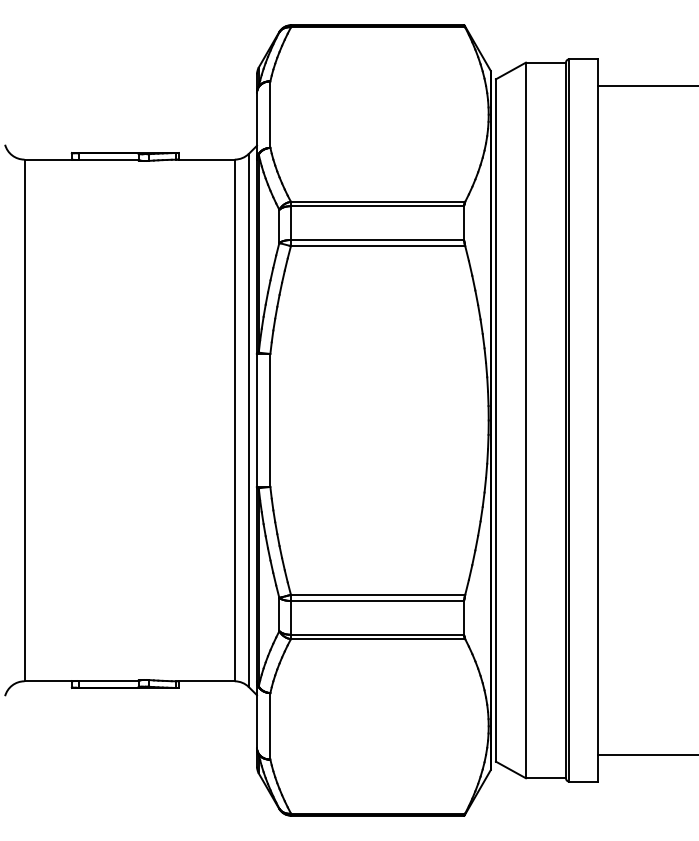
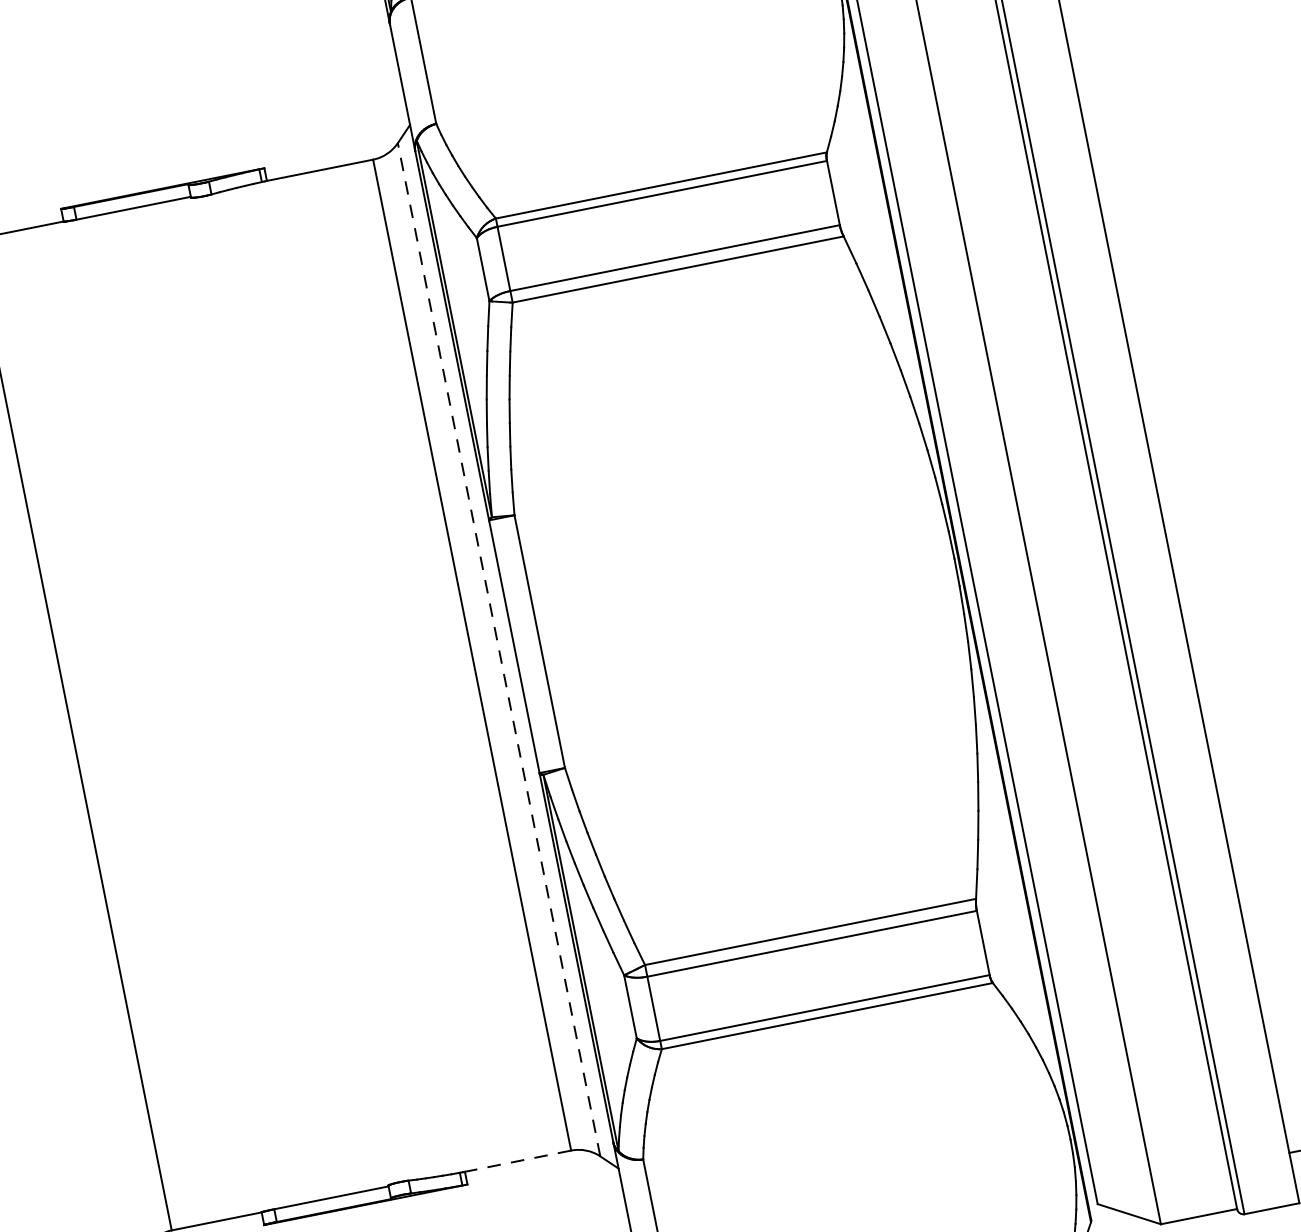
line: (248, 420) -> (498, 649), solid -> dashed
line: (206, 681) -> (517, 1161), solid -> dashed

